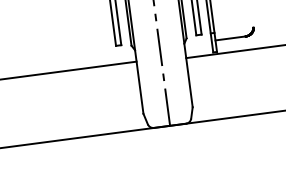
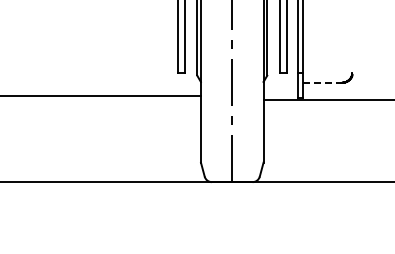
line: (230, 38) -> (322, 82), solid -> dashed

